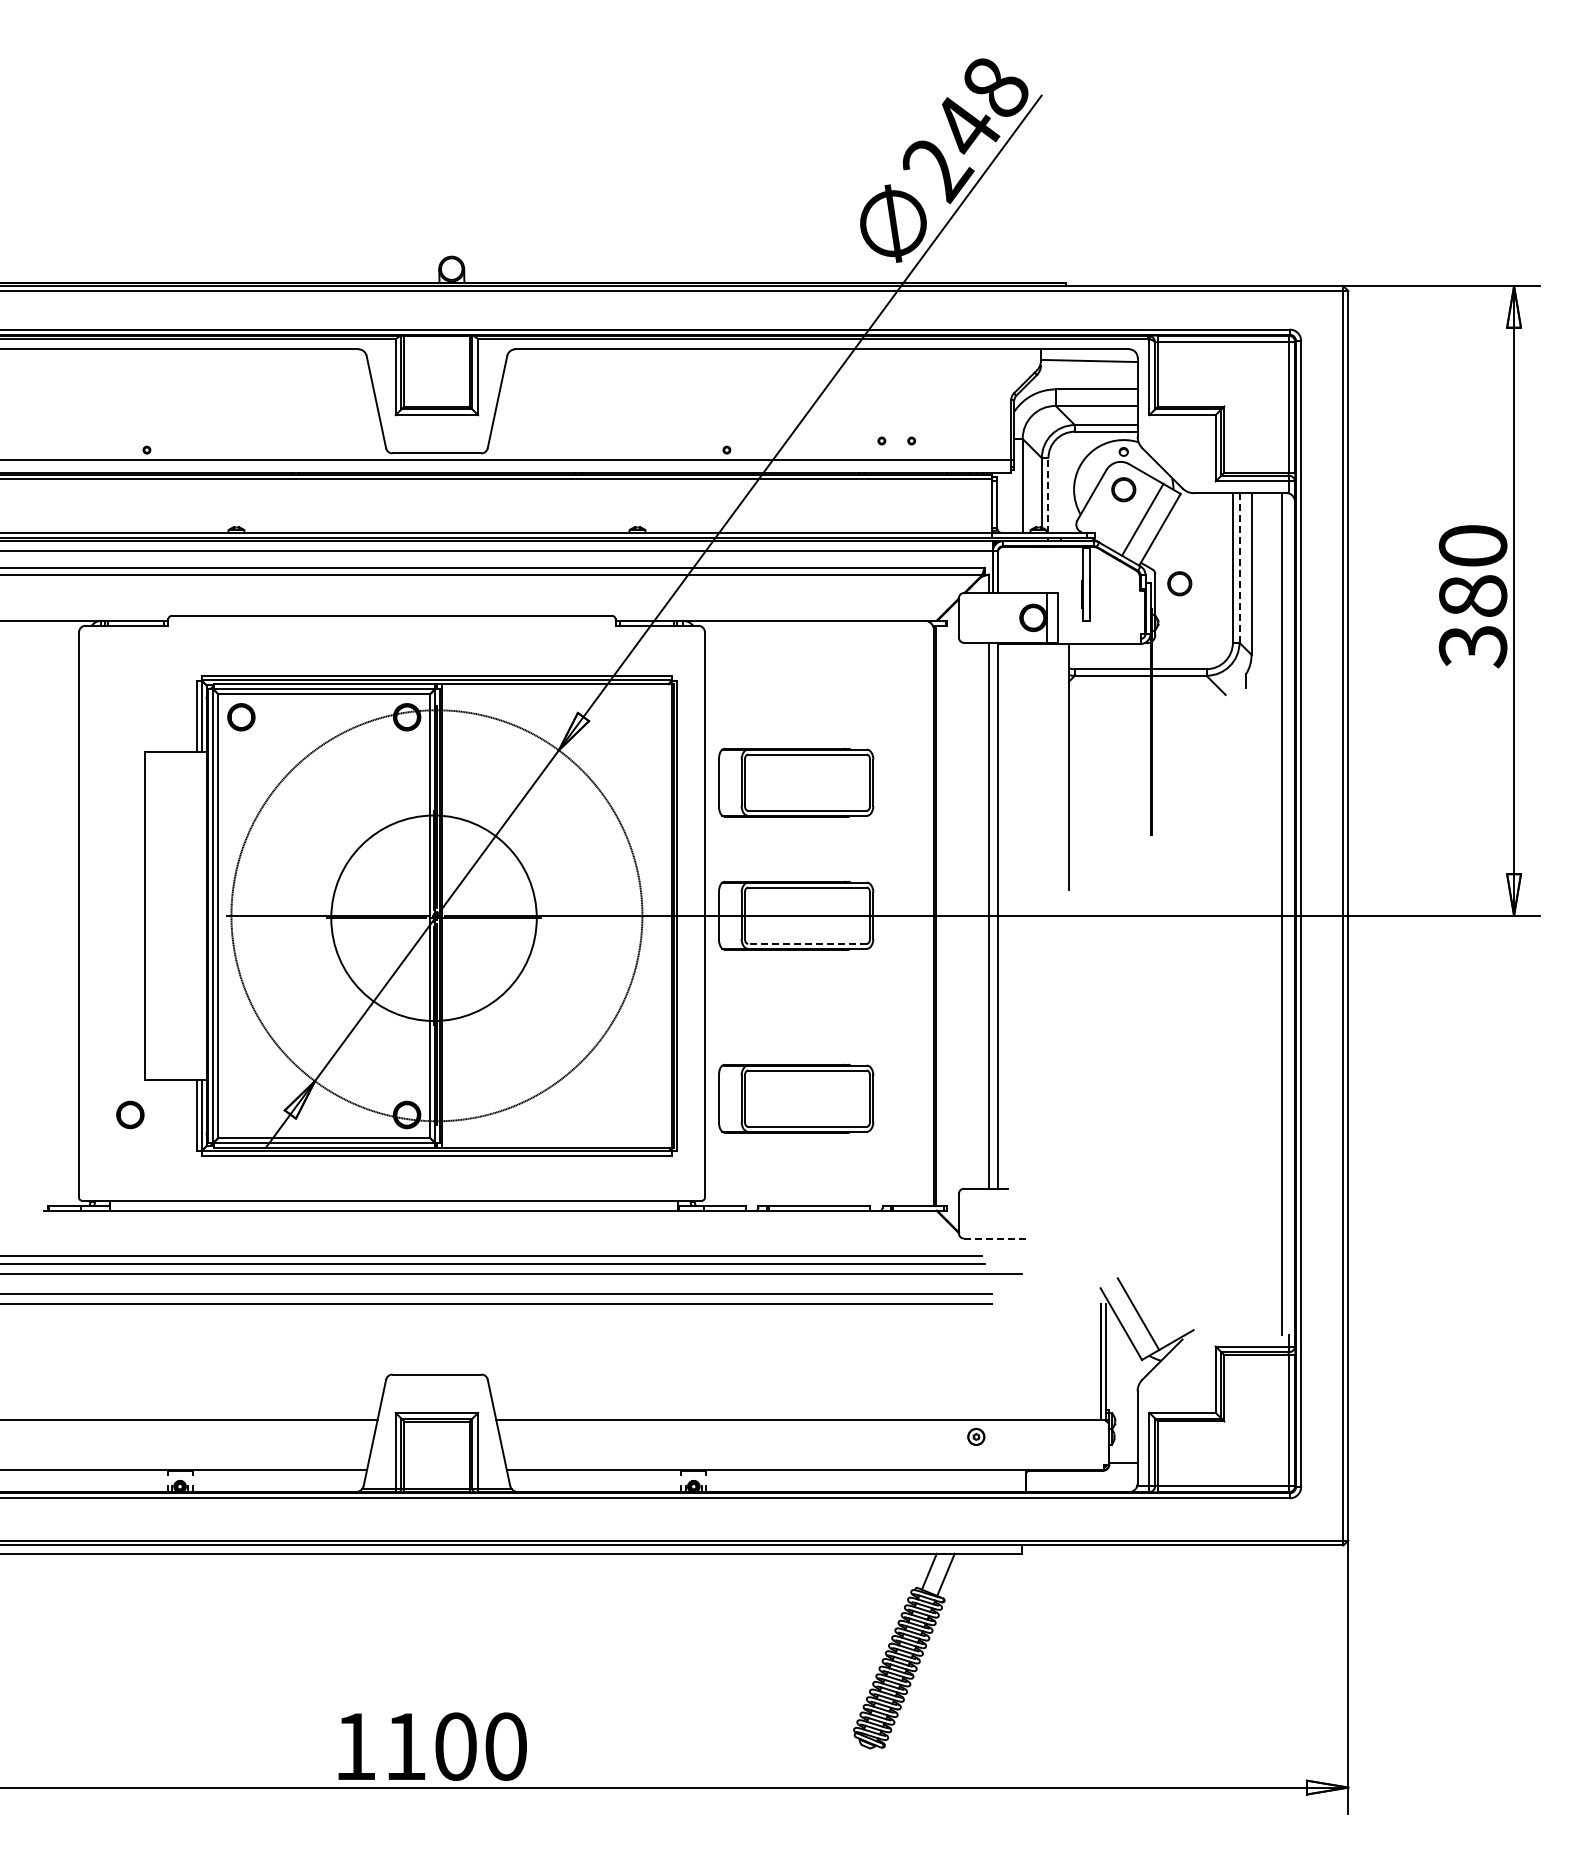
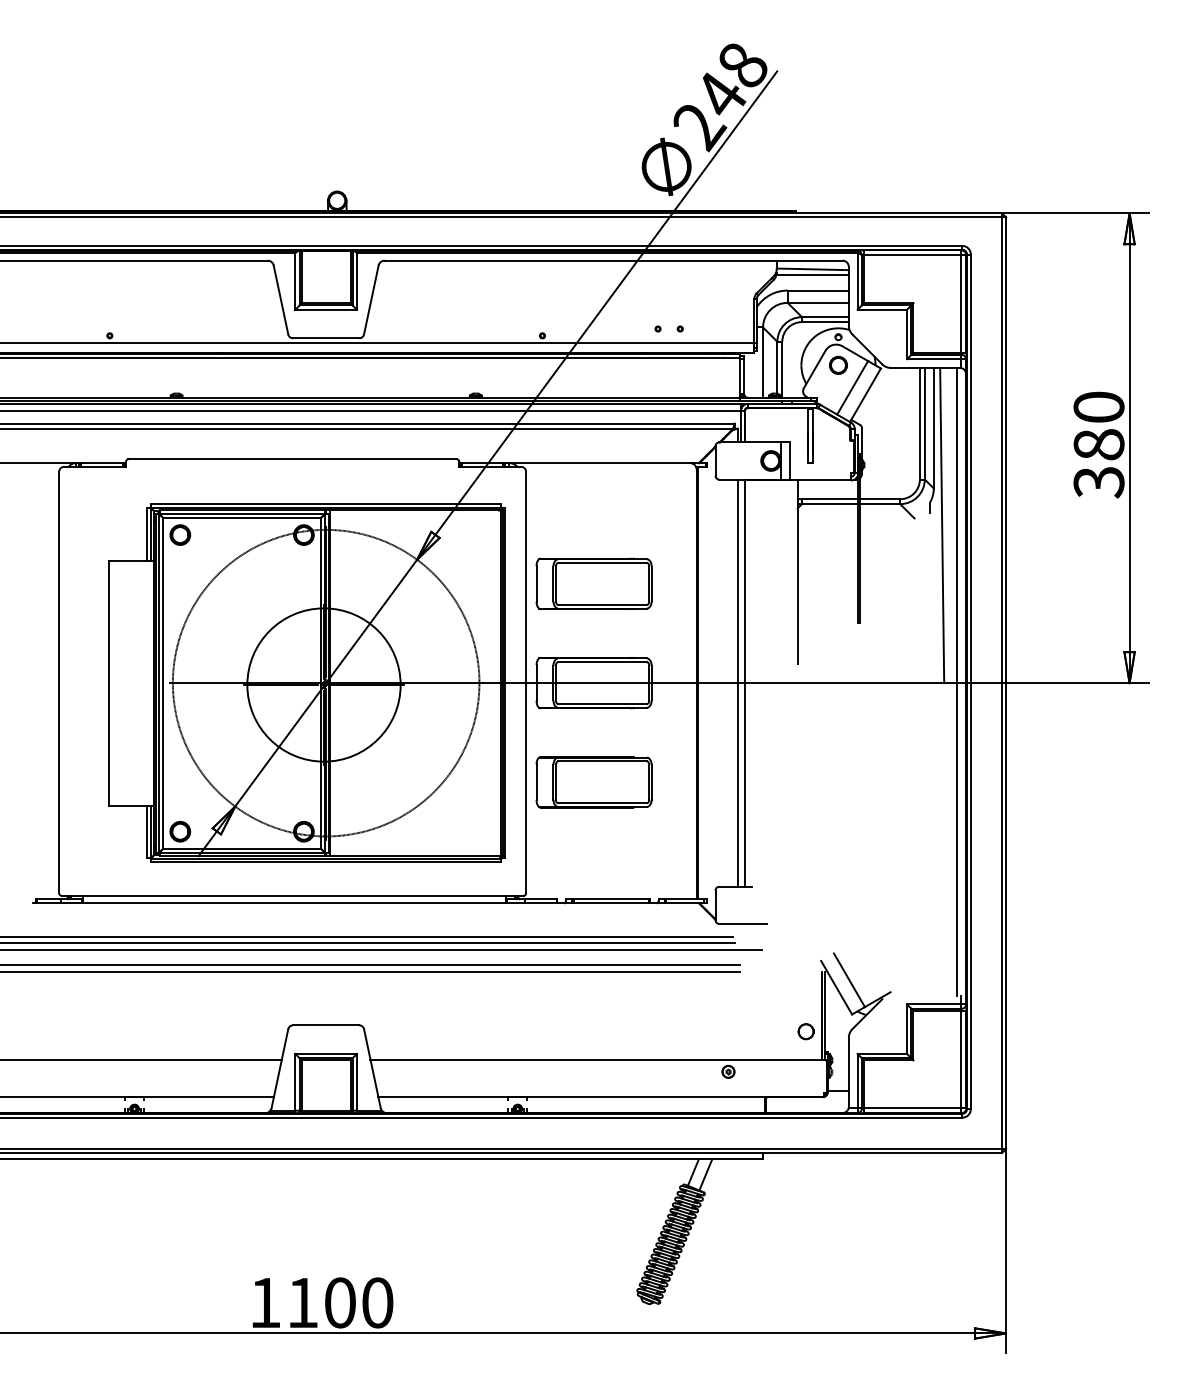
line: (1088, 368) -> (812, 274), added
line: (1048, 495) -> (782, 369), dashed -> solid
line: (1239, 567) -> (924, 423), dashed -> solid
part: (1179, 583) -> (880, 435), removed
line: (1262, 704) -> (941, 525), added
line: (807, 943) -> (602, 703), dashed -> solid
part: (796, 1098) -> (594, 782), moved
part: (130, 1114) -> (180, 831), moved
line: (996, 1238) -> (743, 923), dashed -> solid
circle: (1080, 1383) -> (806, 1032), added

